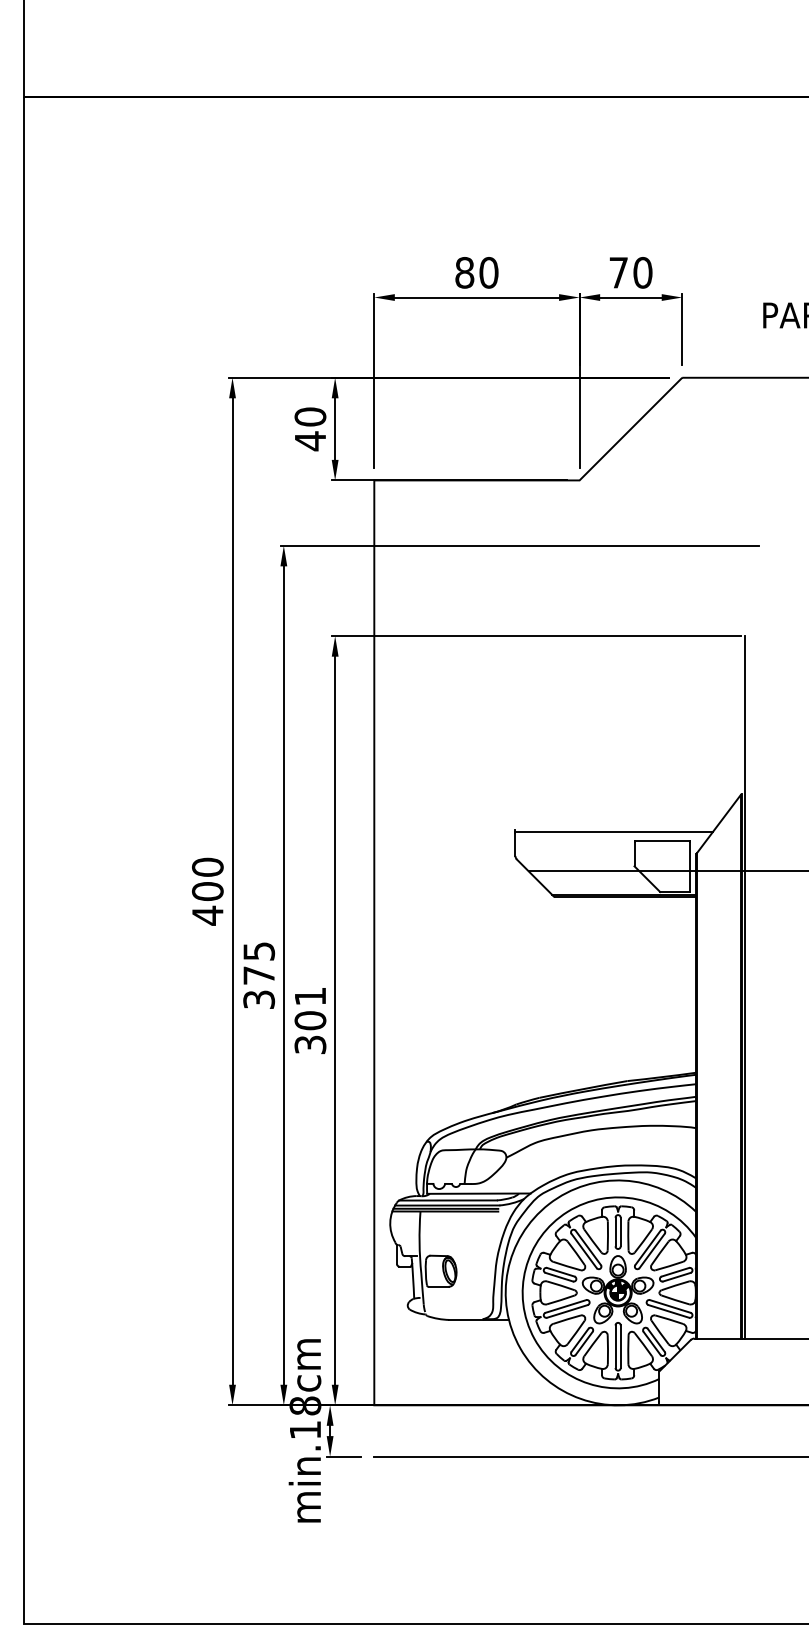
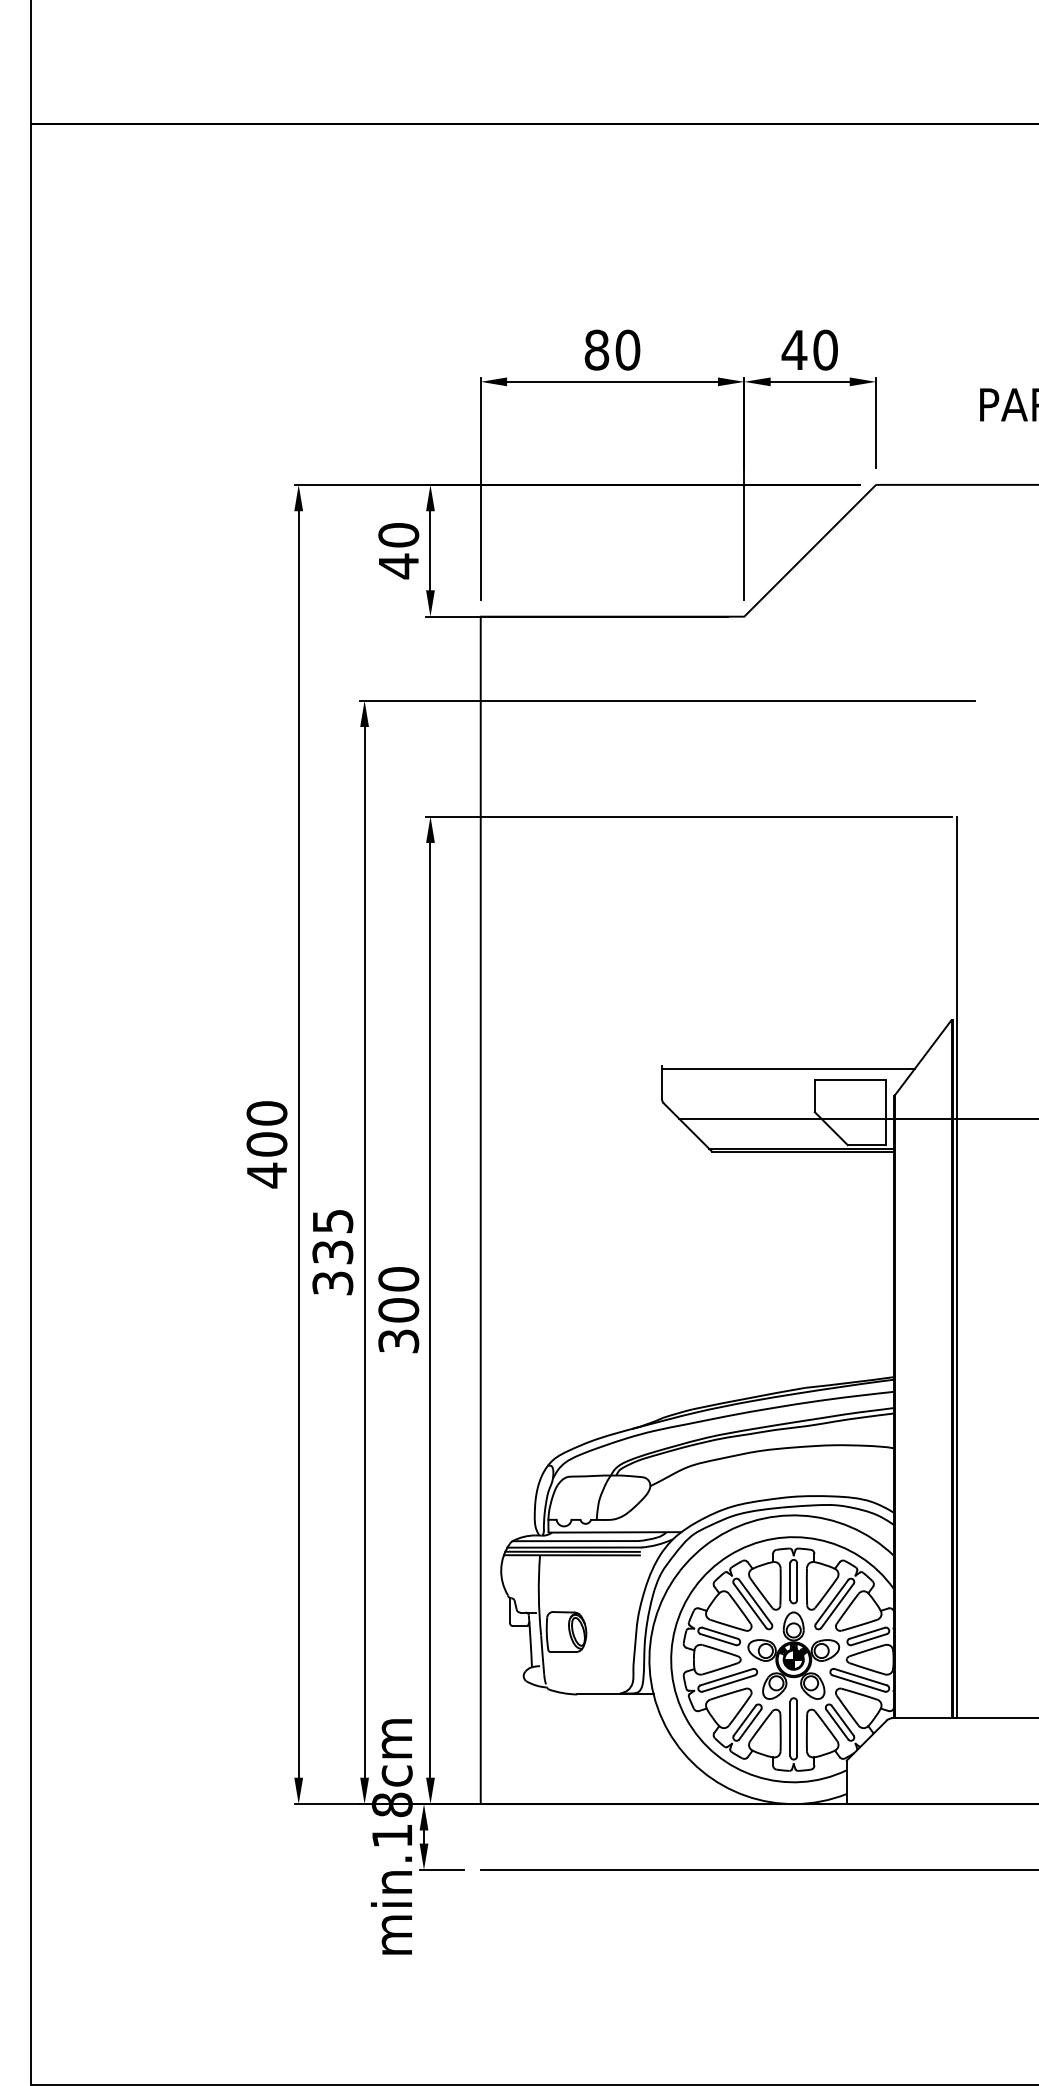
text: (618, 272) -> (794, 349), 70 -> 40
text: (258, 975) -> (332, 1252), 375 -> 335
text: (310, 996) -> (398, 1279), 301 -> 300

